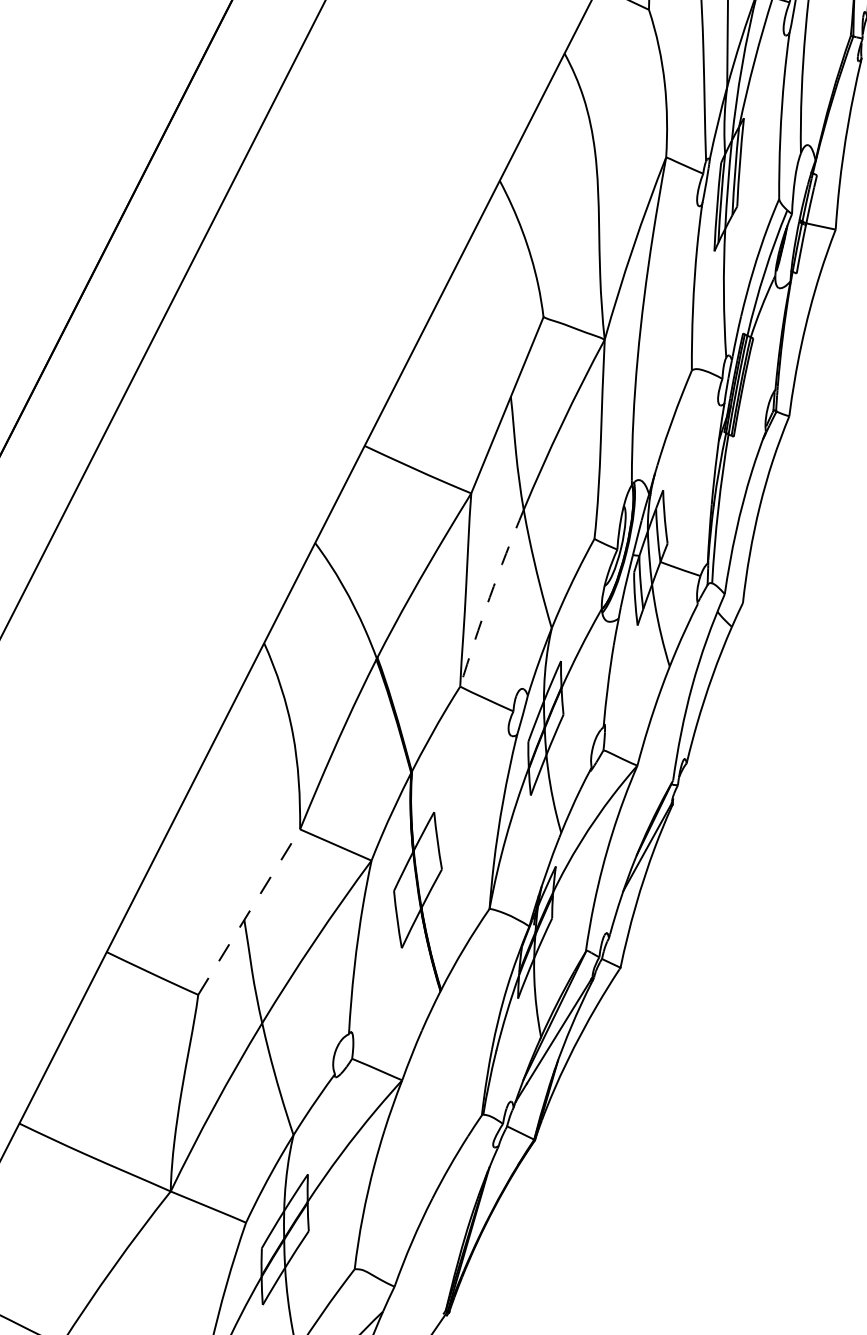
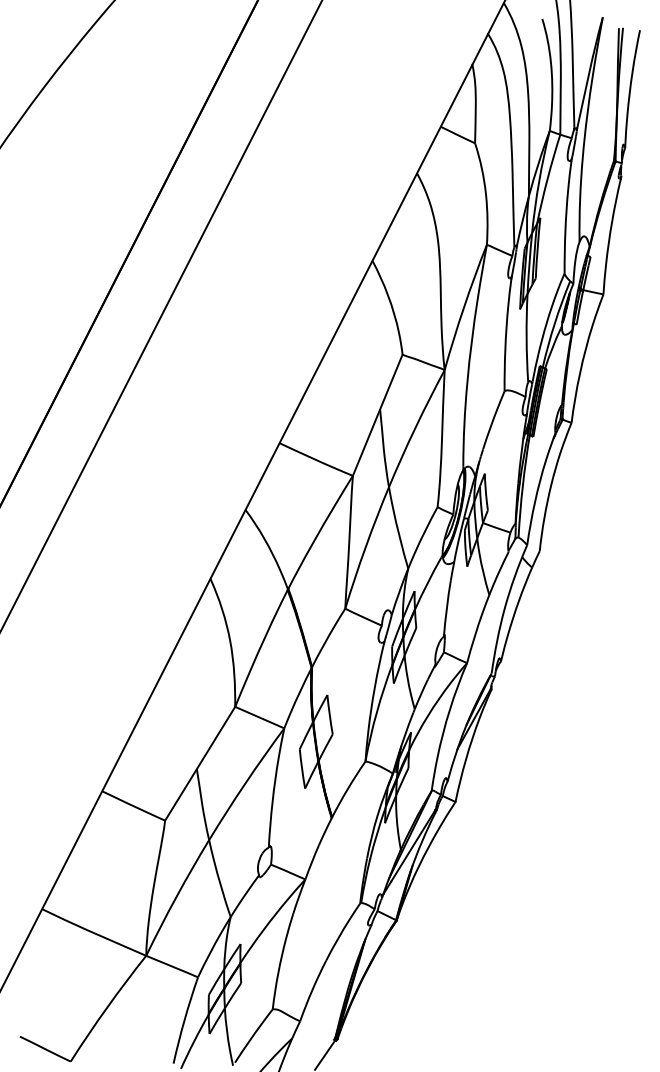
arc: (489, 597) -> (365, 547), dashed -> solid
line: (249, 911) -> (200, 763), dashed -> solid

